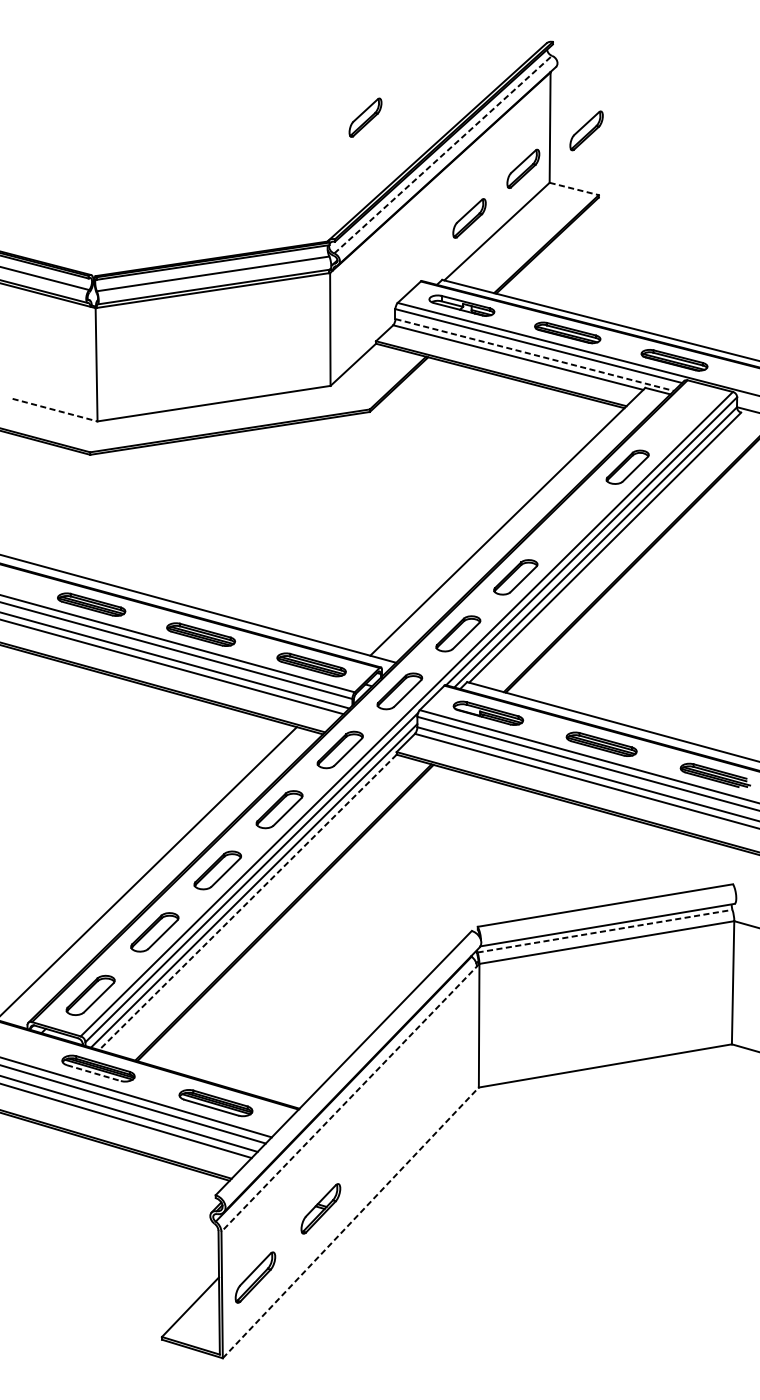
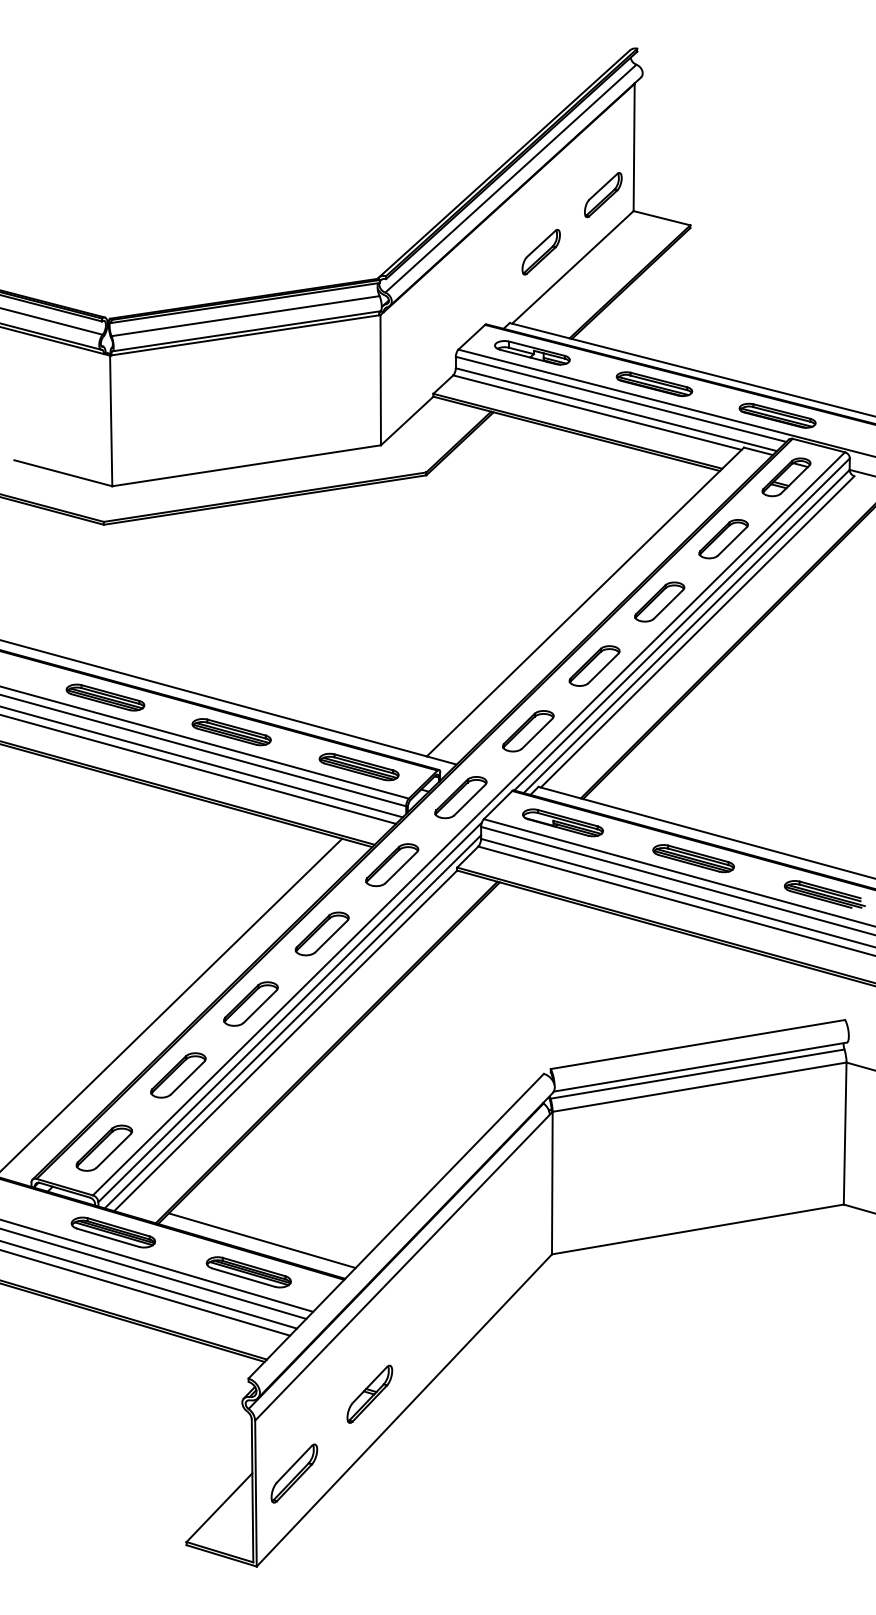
part: (365, 118) -> (421, 136), removed
part: (585, 131) -> (675, 151), removed
line: (442, 154) -> (510, 178), dashed -> solid
line: (574, 189) -> (662, 218), dashed -> solid
line: (534, 354) -> (616, 409), dashed -> solid
line: (55, 410) -> (63, 473), dashed -> solid
part: (682, 413) -> (786, 477), added
part: (572, 521) -> (659, 601), added
line: (247, 902) -> (285, 1040), dashed -> solid
line: (605, 931) -> (697, 1074), dashed -> solid
line: (94, 1072) -> (108, 1237), dashed -> solid
line: (226, 1075) -> (261, 1240), added
line: (350, 1098) -> (403, 1266), dashed -> solid
line: (350, 1222) -> (404, 1410), dashed -> solid

